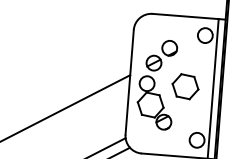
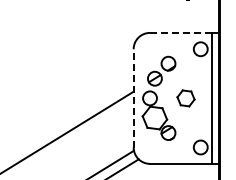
line: (186, 16) -> (181, 32), solid -> dashed
line: (129, 81) -> (133, 97), solid -> dashed
part: (184, 86) -> (185, 98), size x0.7

